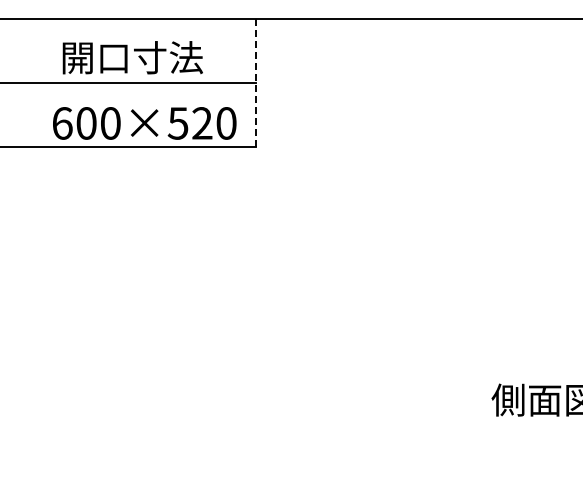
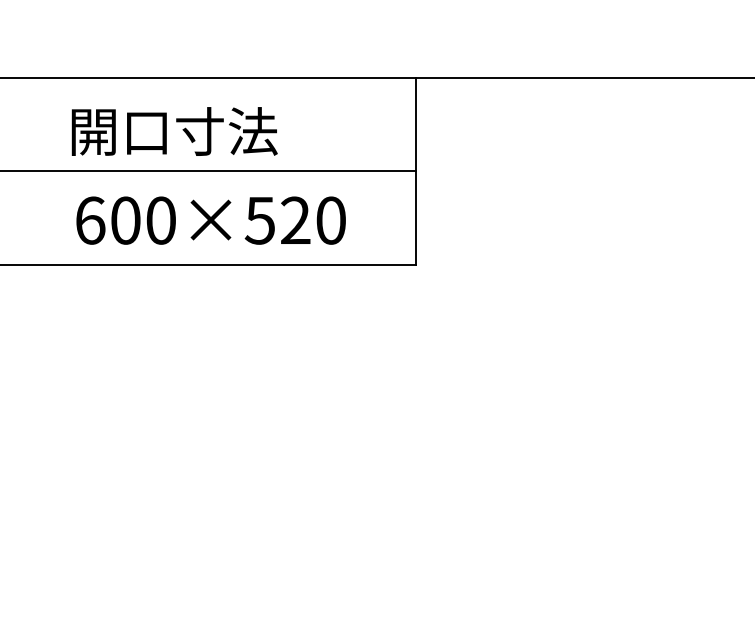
text: (132, 57) -> (174, 131), moved
line: (256, 82) -> (416, 170), dashed -> solid
text: (144, 123) -> (210, 220), moved

